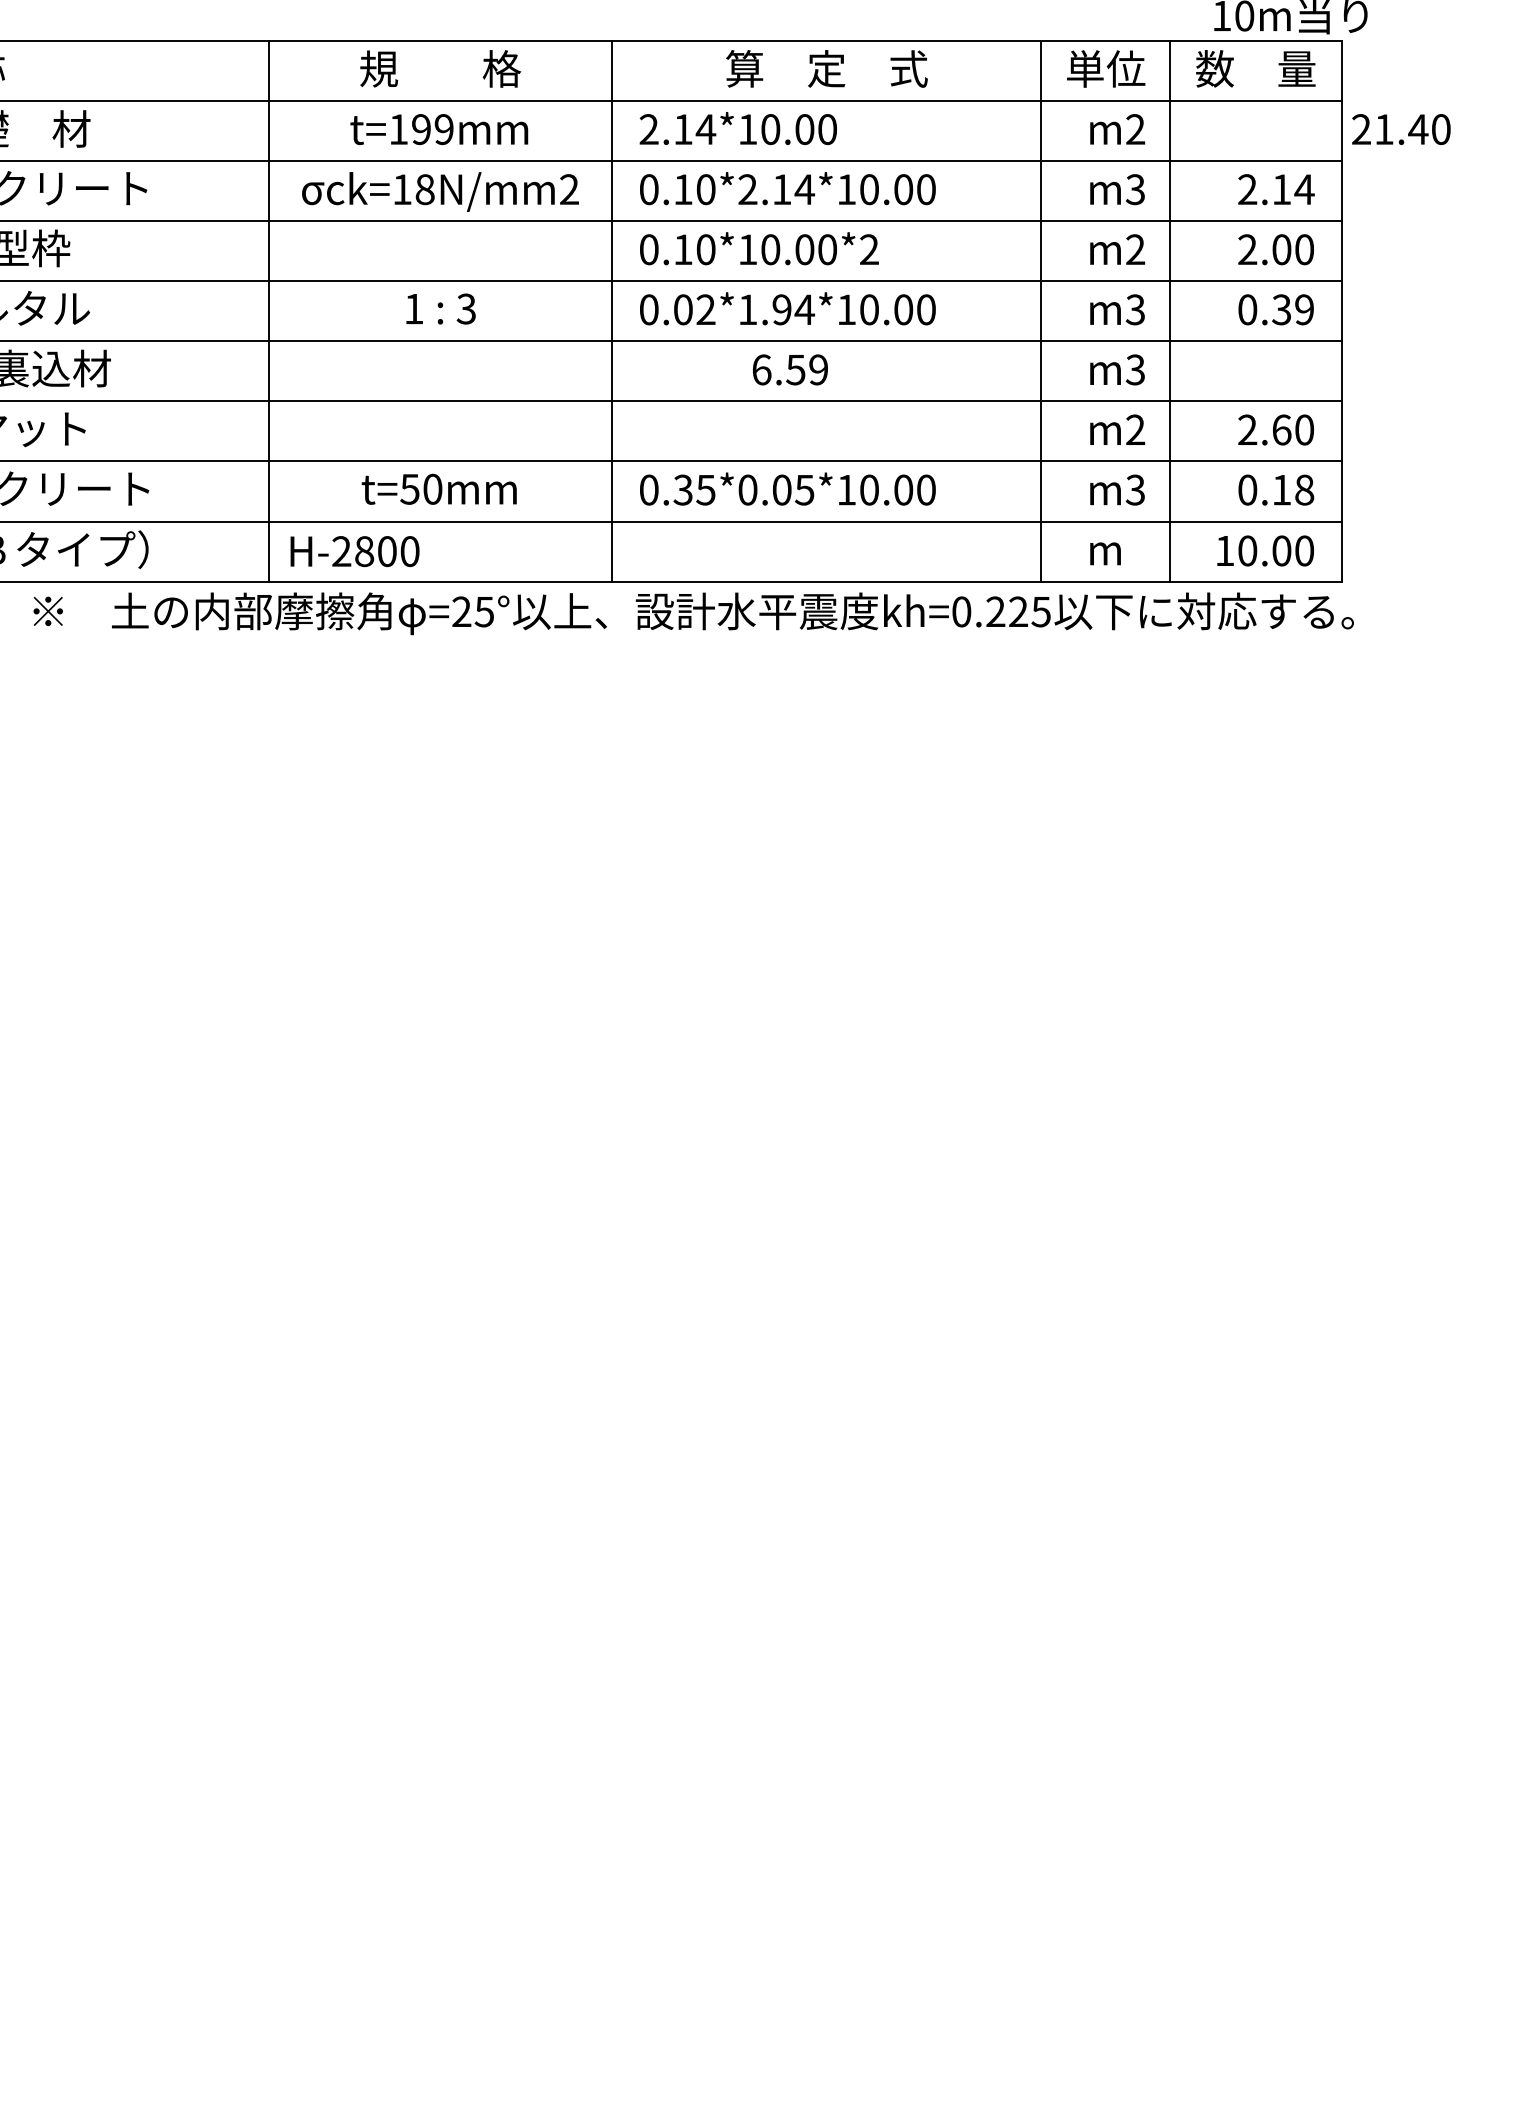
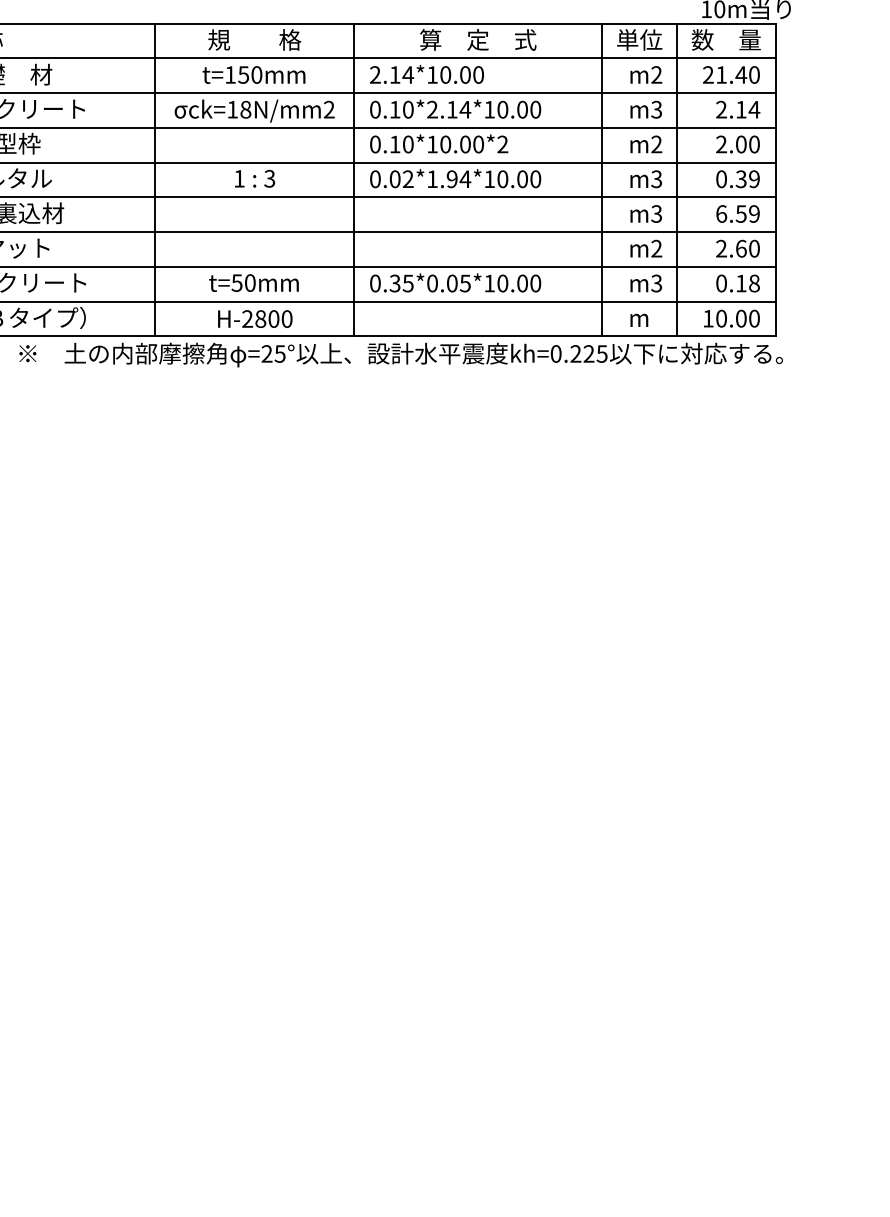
text: (433, 128) -> (250, 74), t=199mm -> t=150mm
text: (1401, 128) -> (731, 74), moved
text: (789, 369) -> (737, 213), moved
text: (355, 550) -> (255, 318), moved

